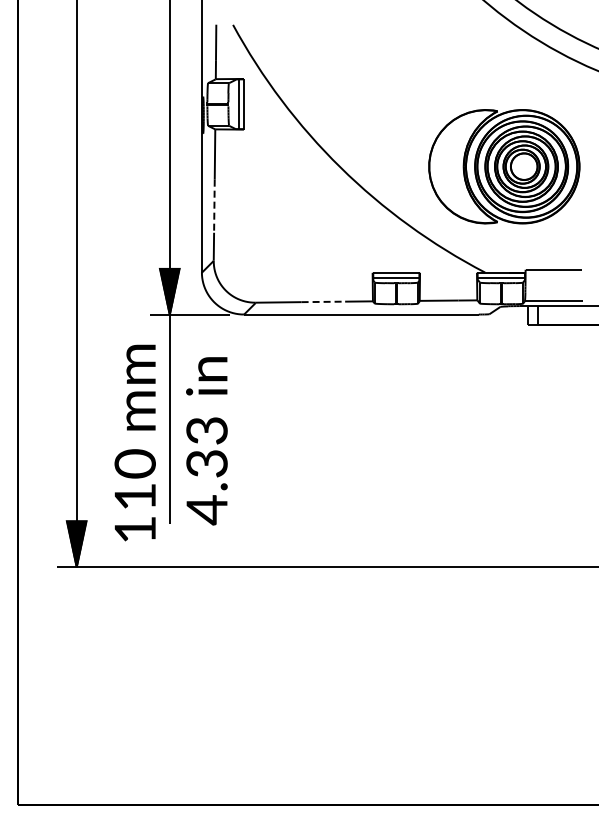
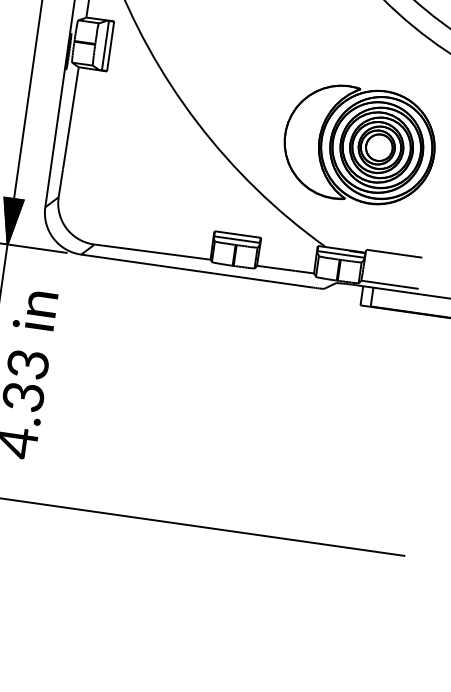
line: (214, 206) -> (67, 143), dashed -> solid
line: (323, 301) -> (161, 252), dashed -> solid

